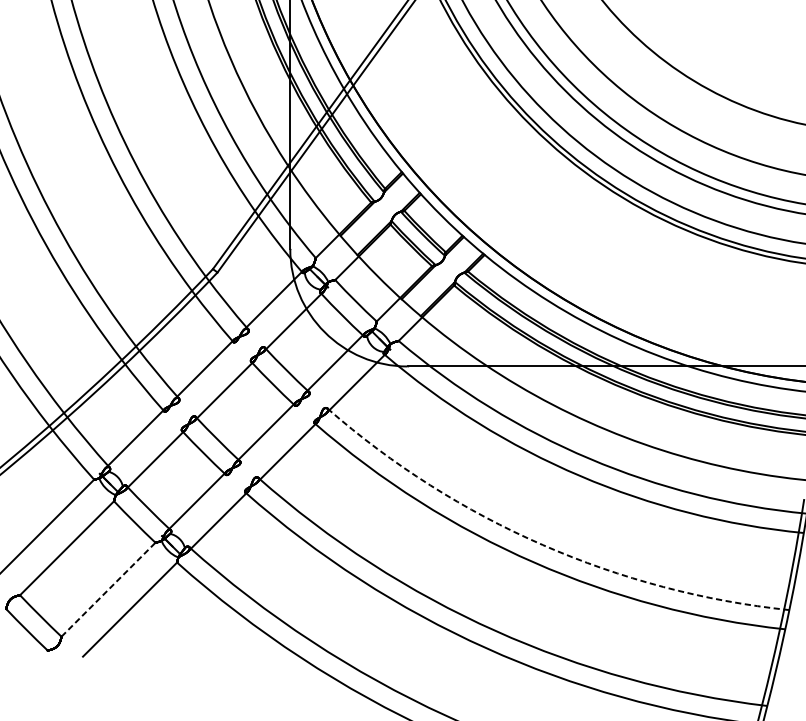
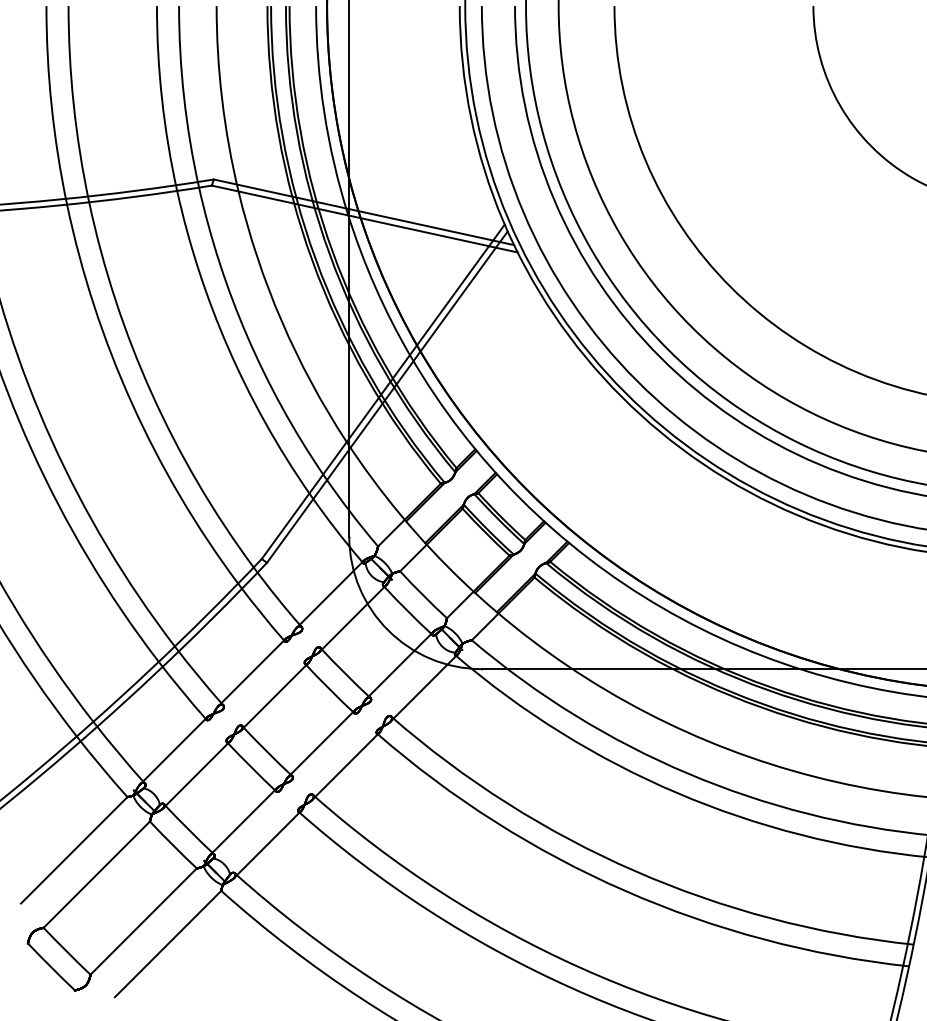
arc: (542, 545) -> (634, 871), dashed -> solid
line: (109, 589) -> (144, 921), dashed -> solid

